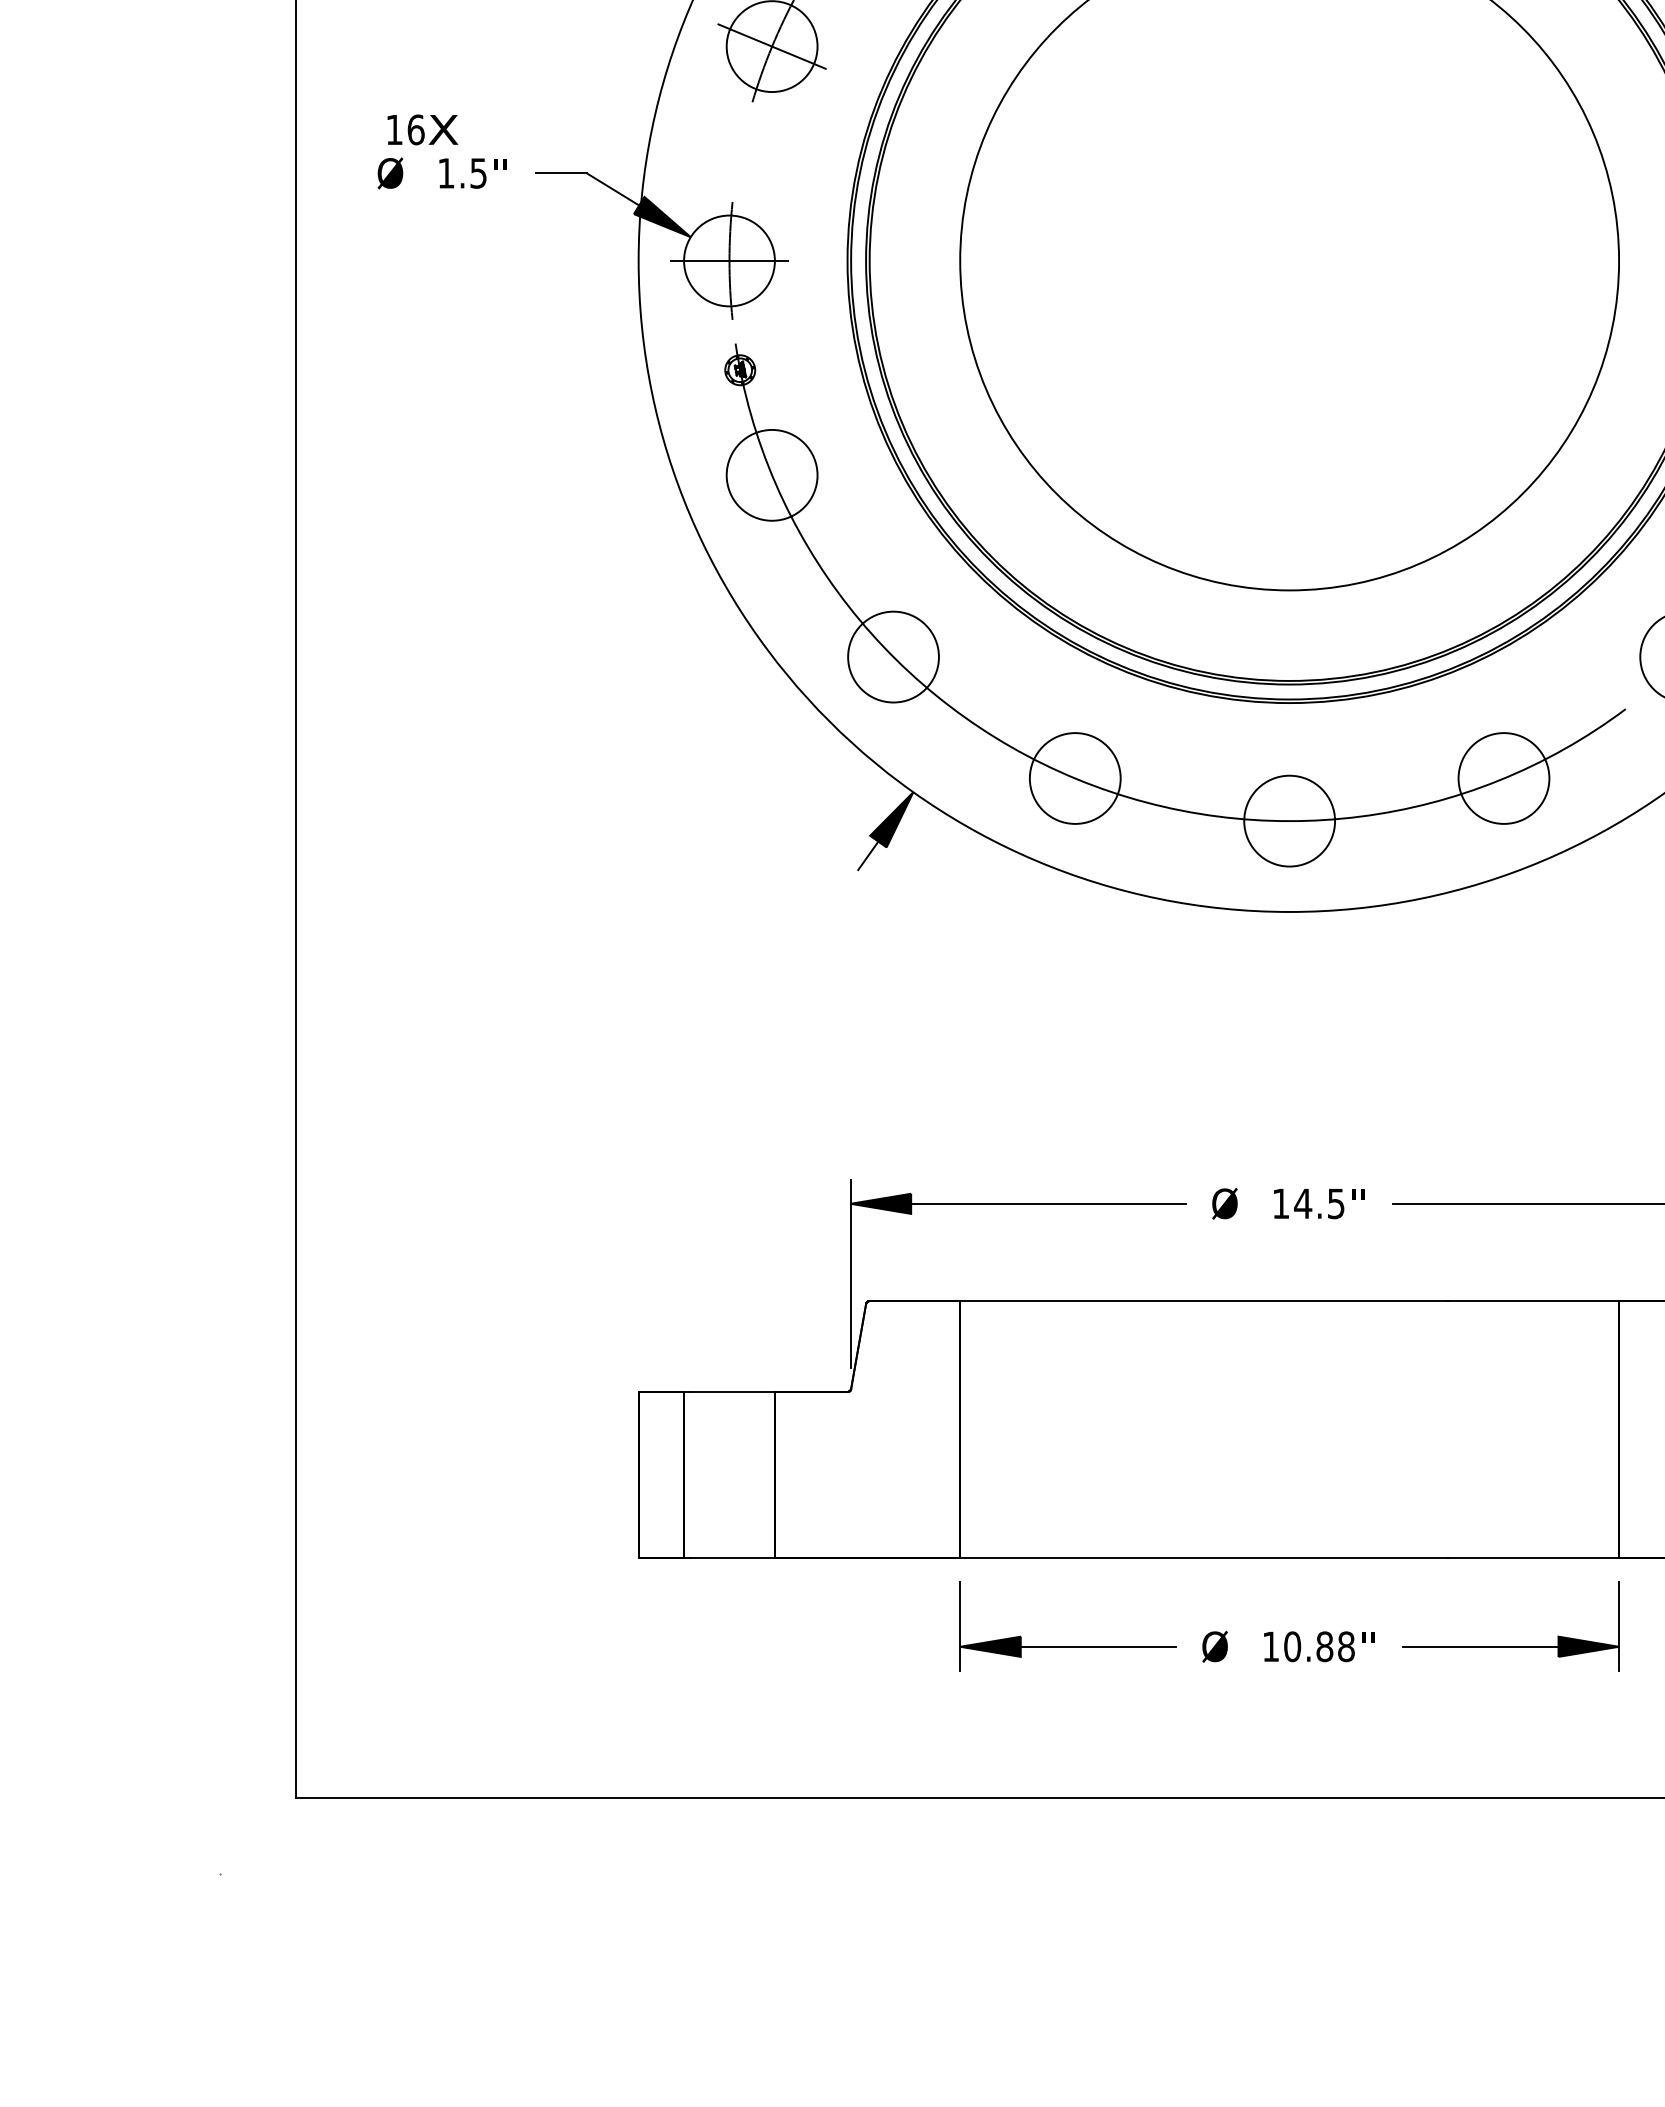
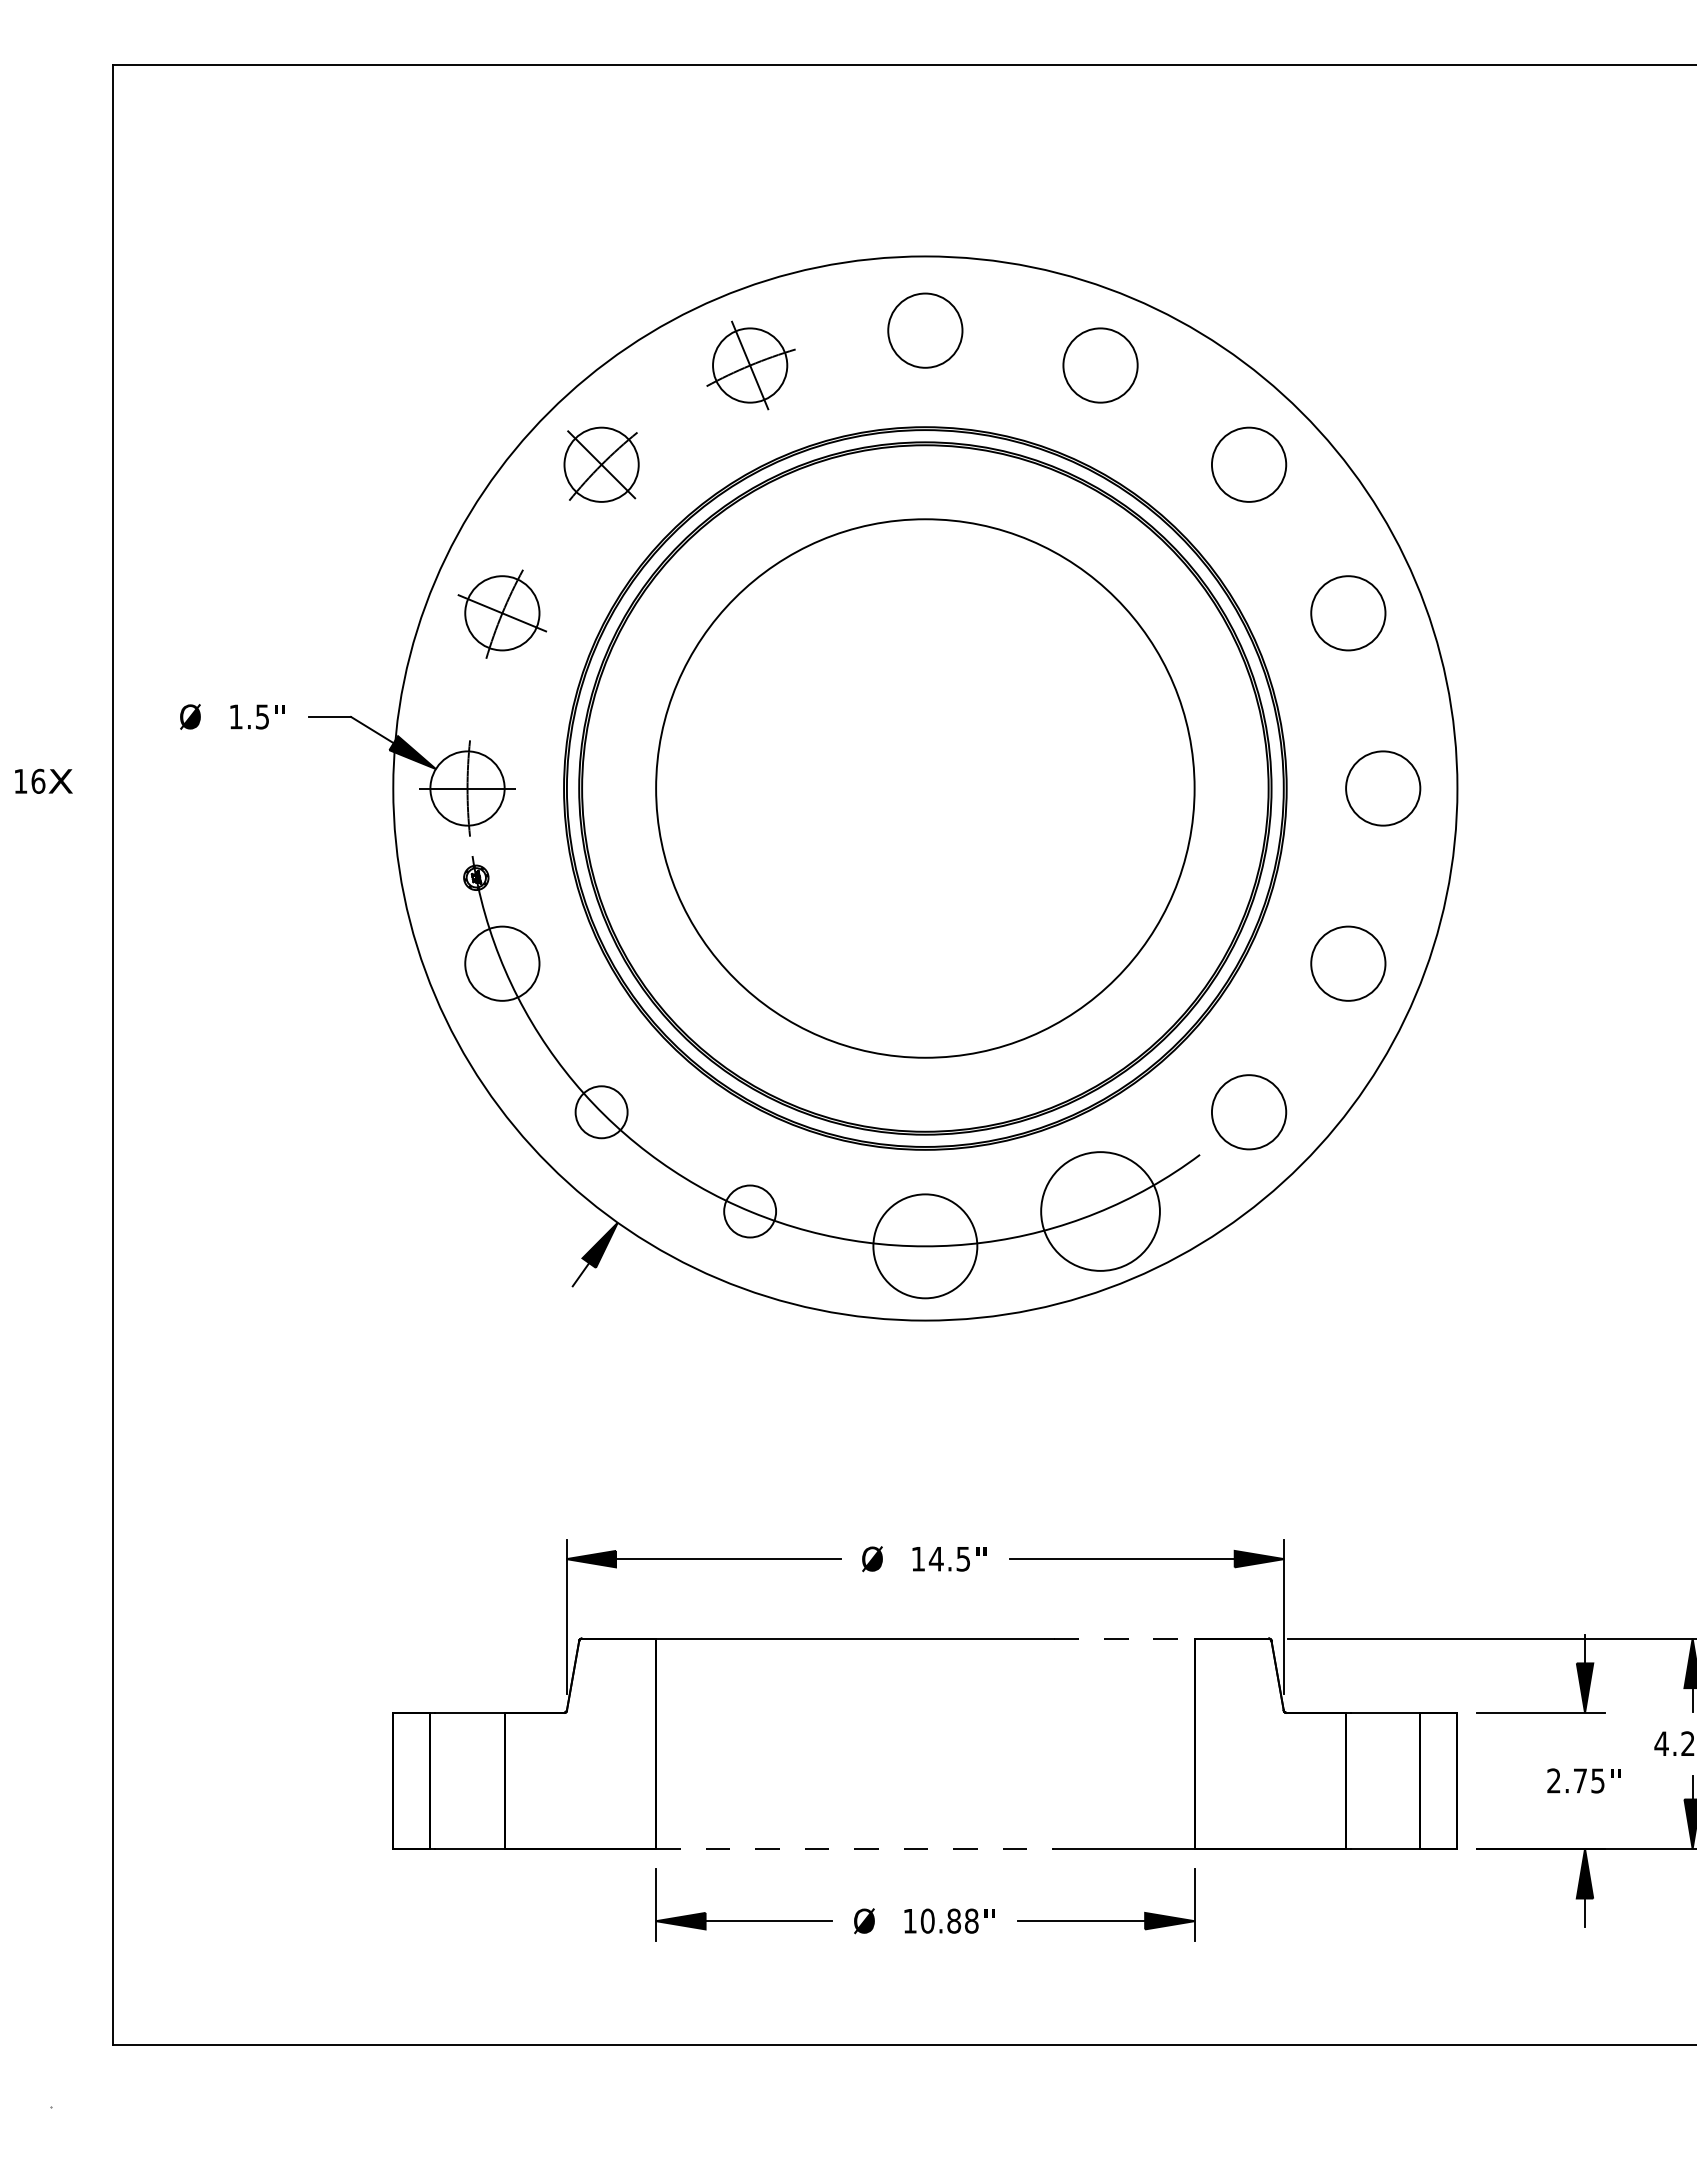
text: (422, 128) -> (43, 780), moved
circle: (893, 657) -> (601, 1112), size x0.7
circle: (1075, 778) -> (750, 1211), size x0.7
circle: (1503, 778) -> (1100, 1211), size x1.6
circle: (1289, 821) -> (925, 1246), size x1.4
line: (1534, 1300) -> (1125, 1638), solid -> dashed
line: (1204, 1559) -> (855, 1849), solid -> dashed

